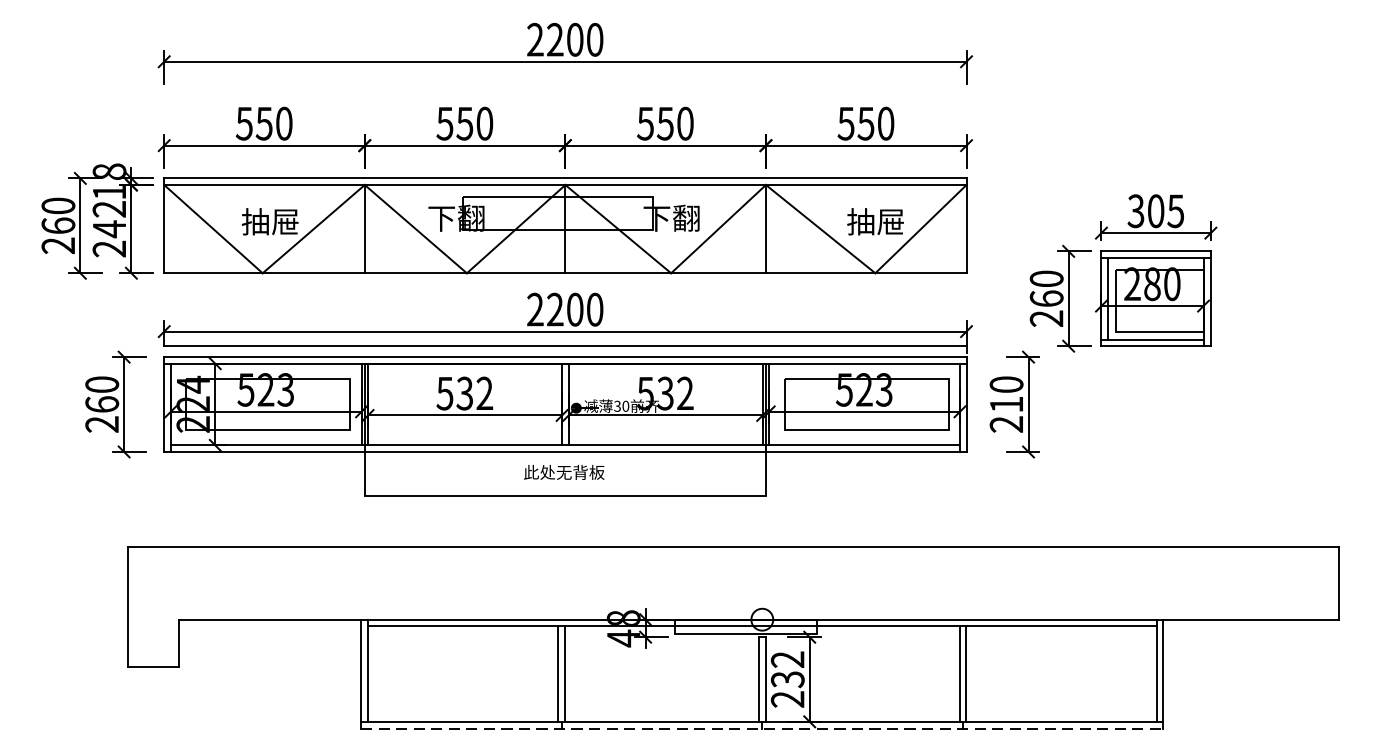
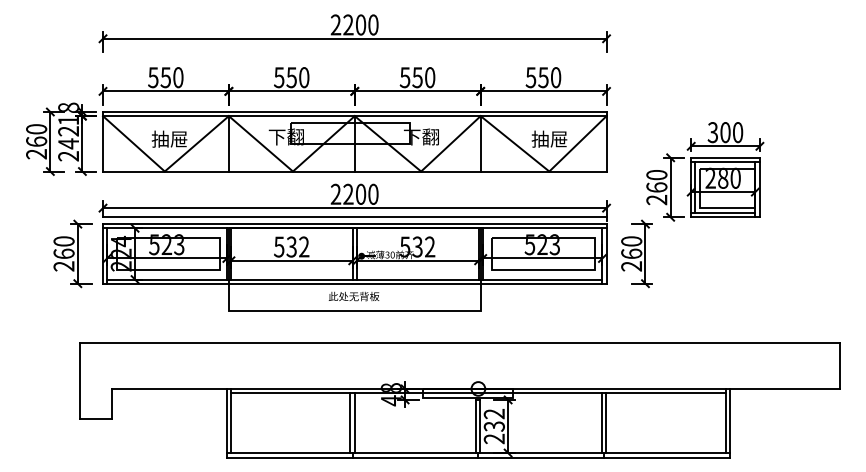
text: (1175, 211) -> (737, 132), 305 -> 300
text: (1006, 403) -> (631, 253), 210 -> 260
line: (762, 728) -> (478, 457), dashed -> solid

